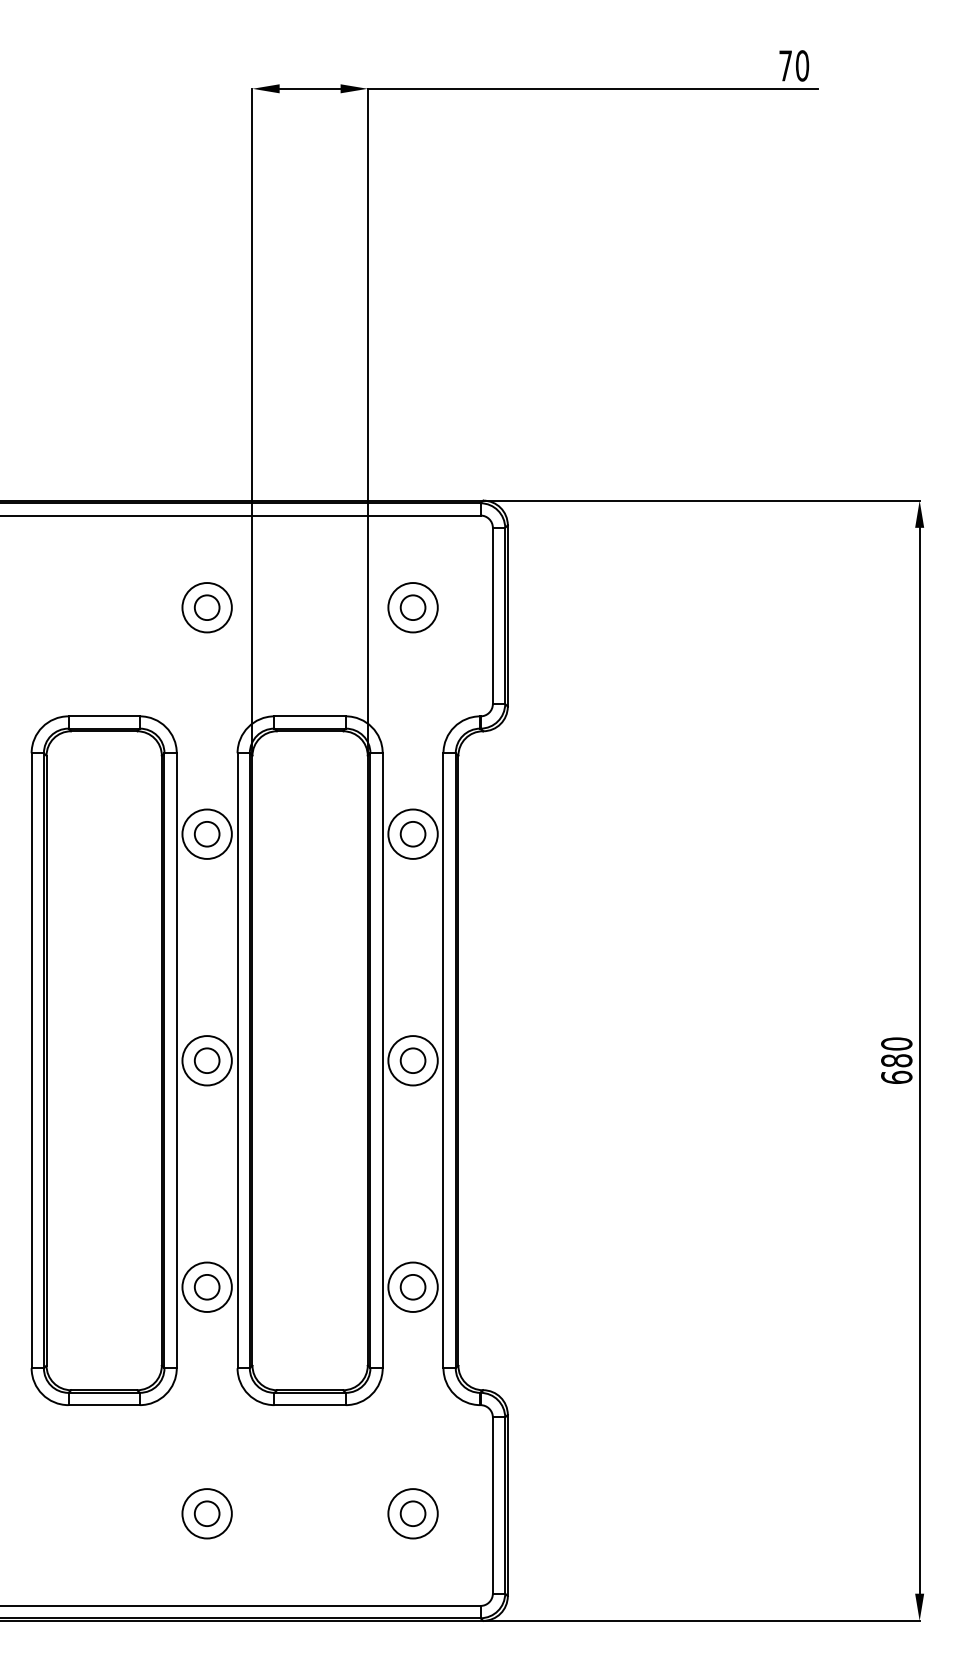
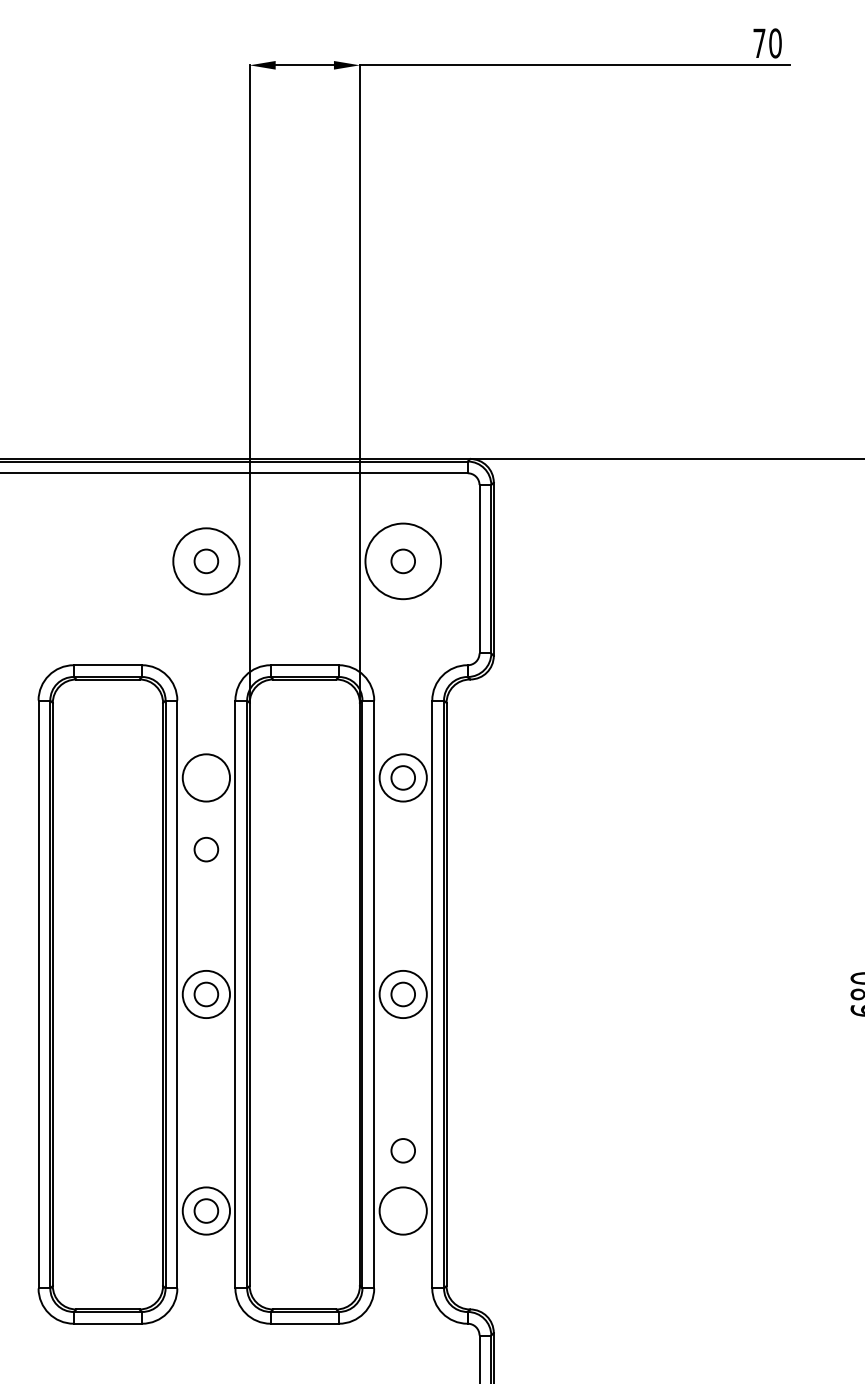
circle: (206, 607) -> (205, 561), size x1.4
circle: (412, 607) -> (402, 561), size x1.6
circle: (206, 834) -> (205, 849), moved
circle: (412, 1287) -> (402, 1151), moved

